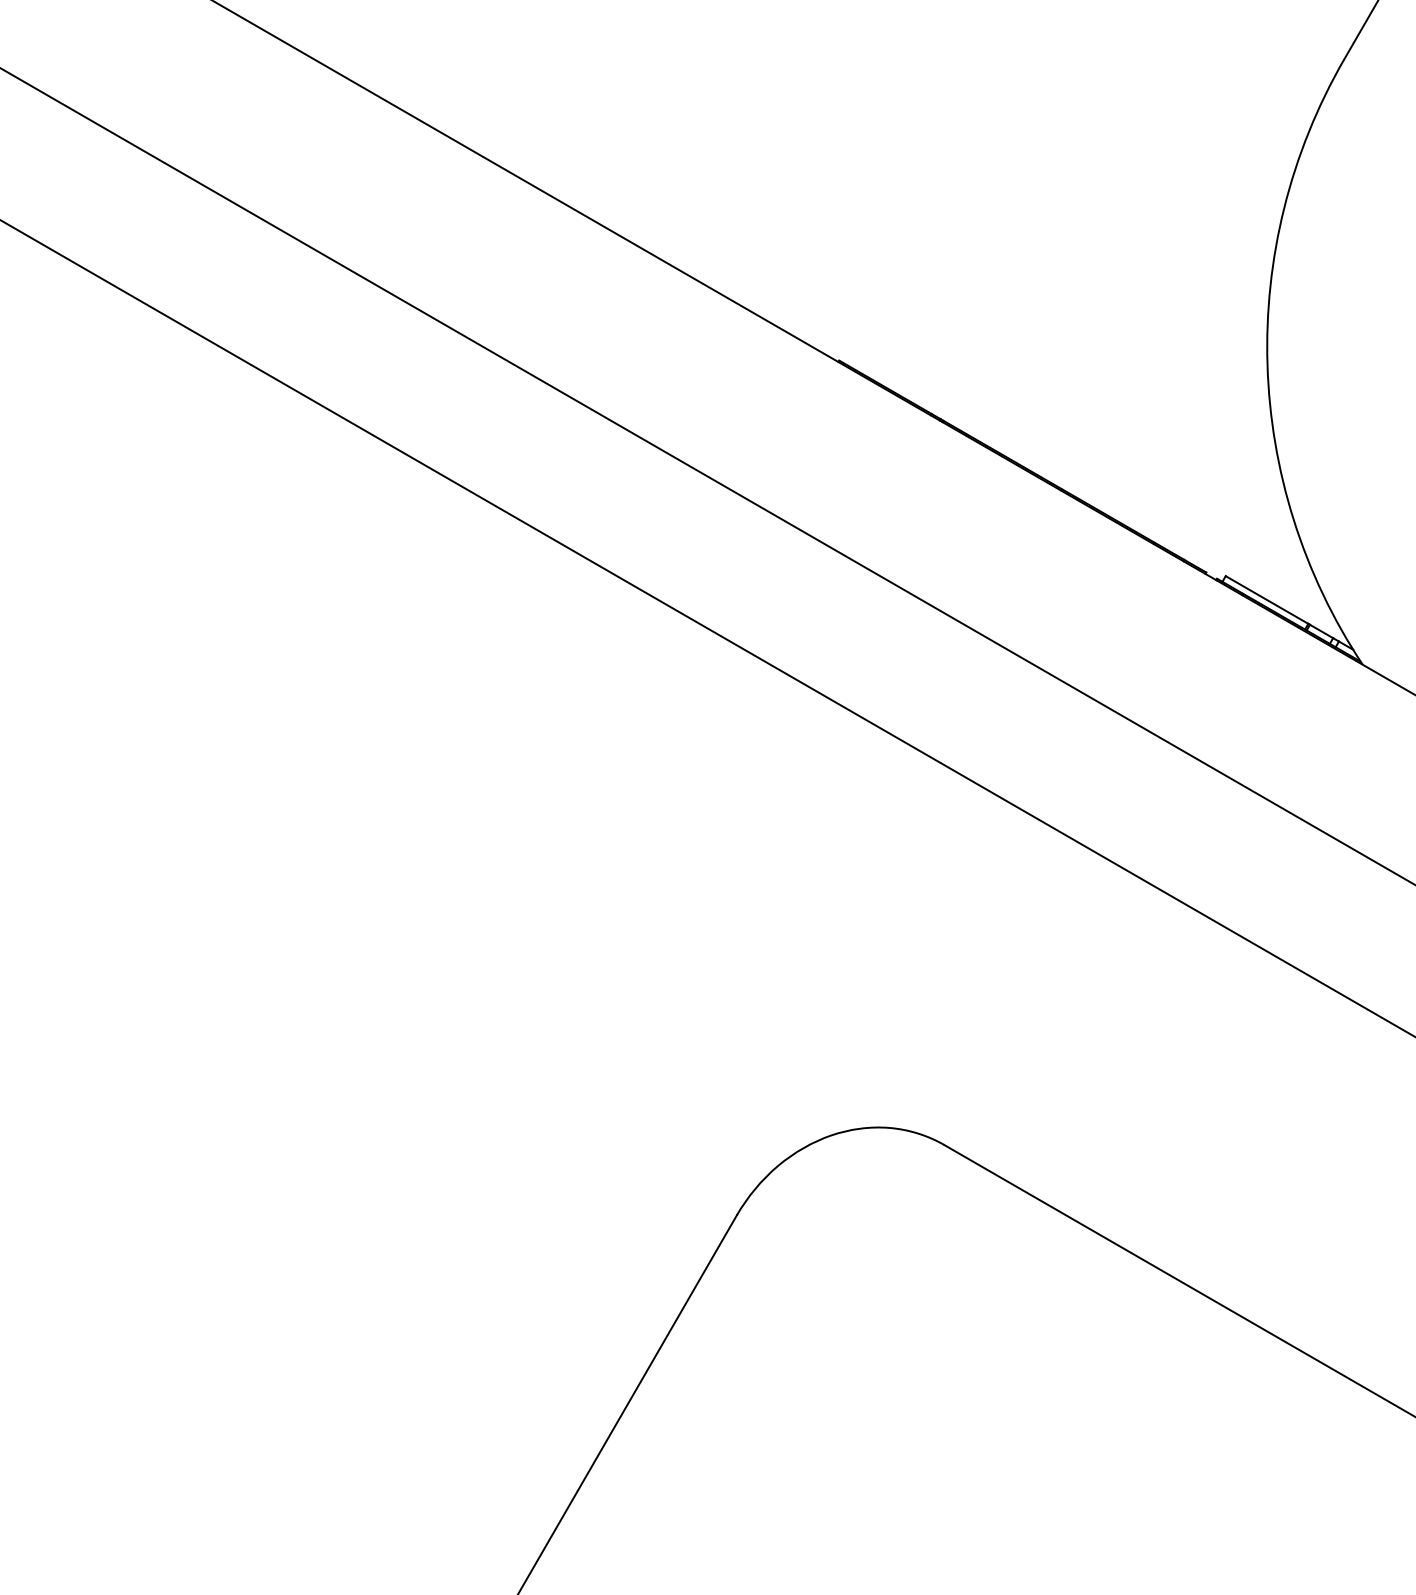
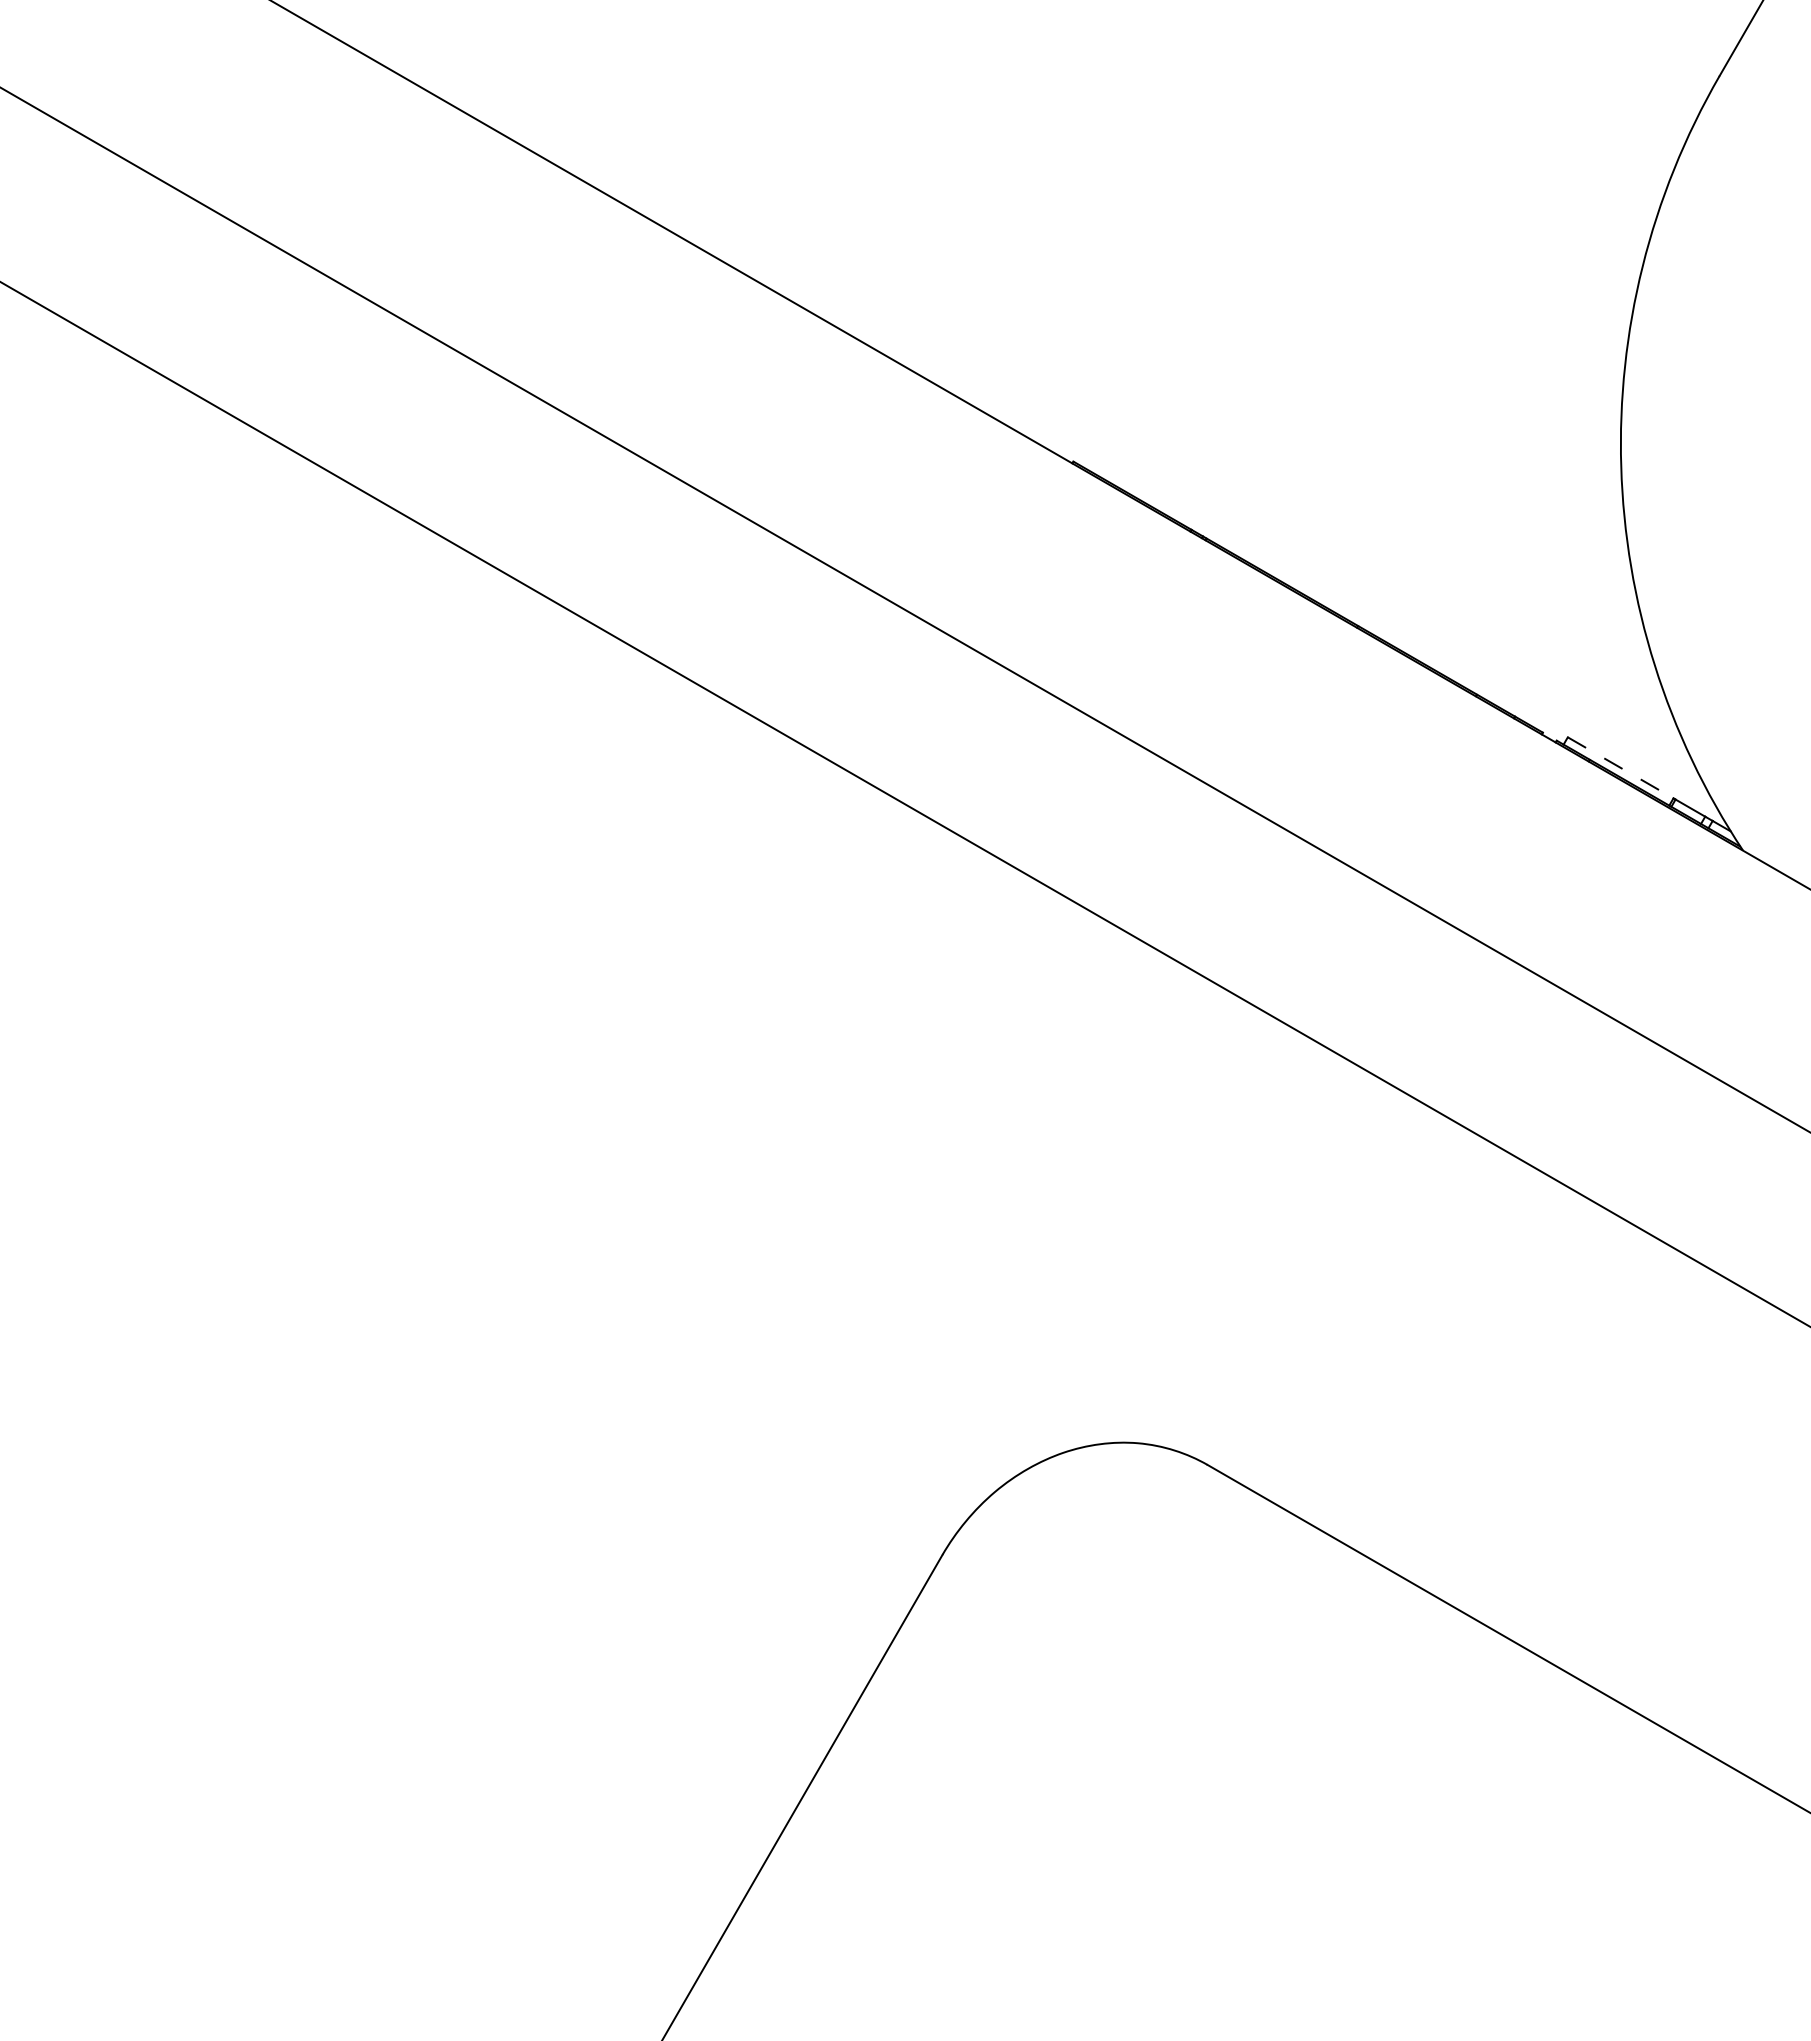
line: (1267, 600) -> (1621, 768), solid -> dashed

